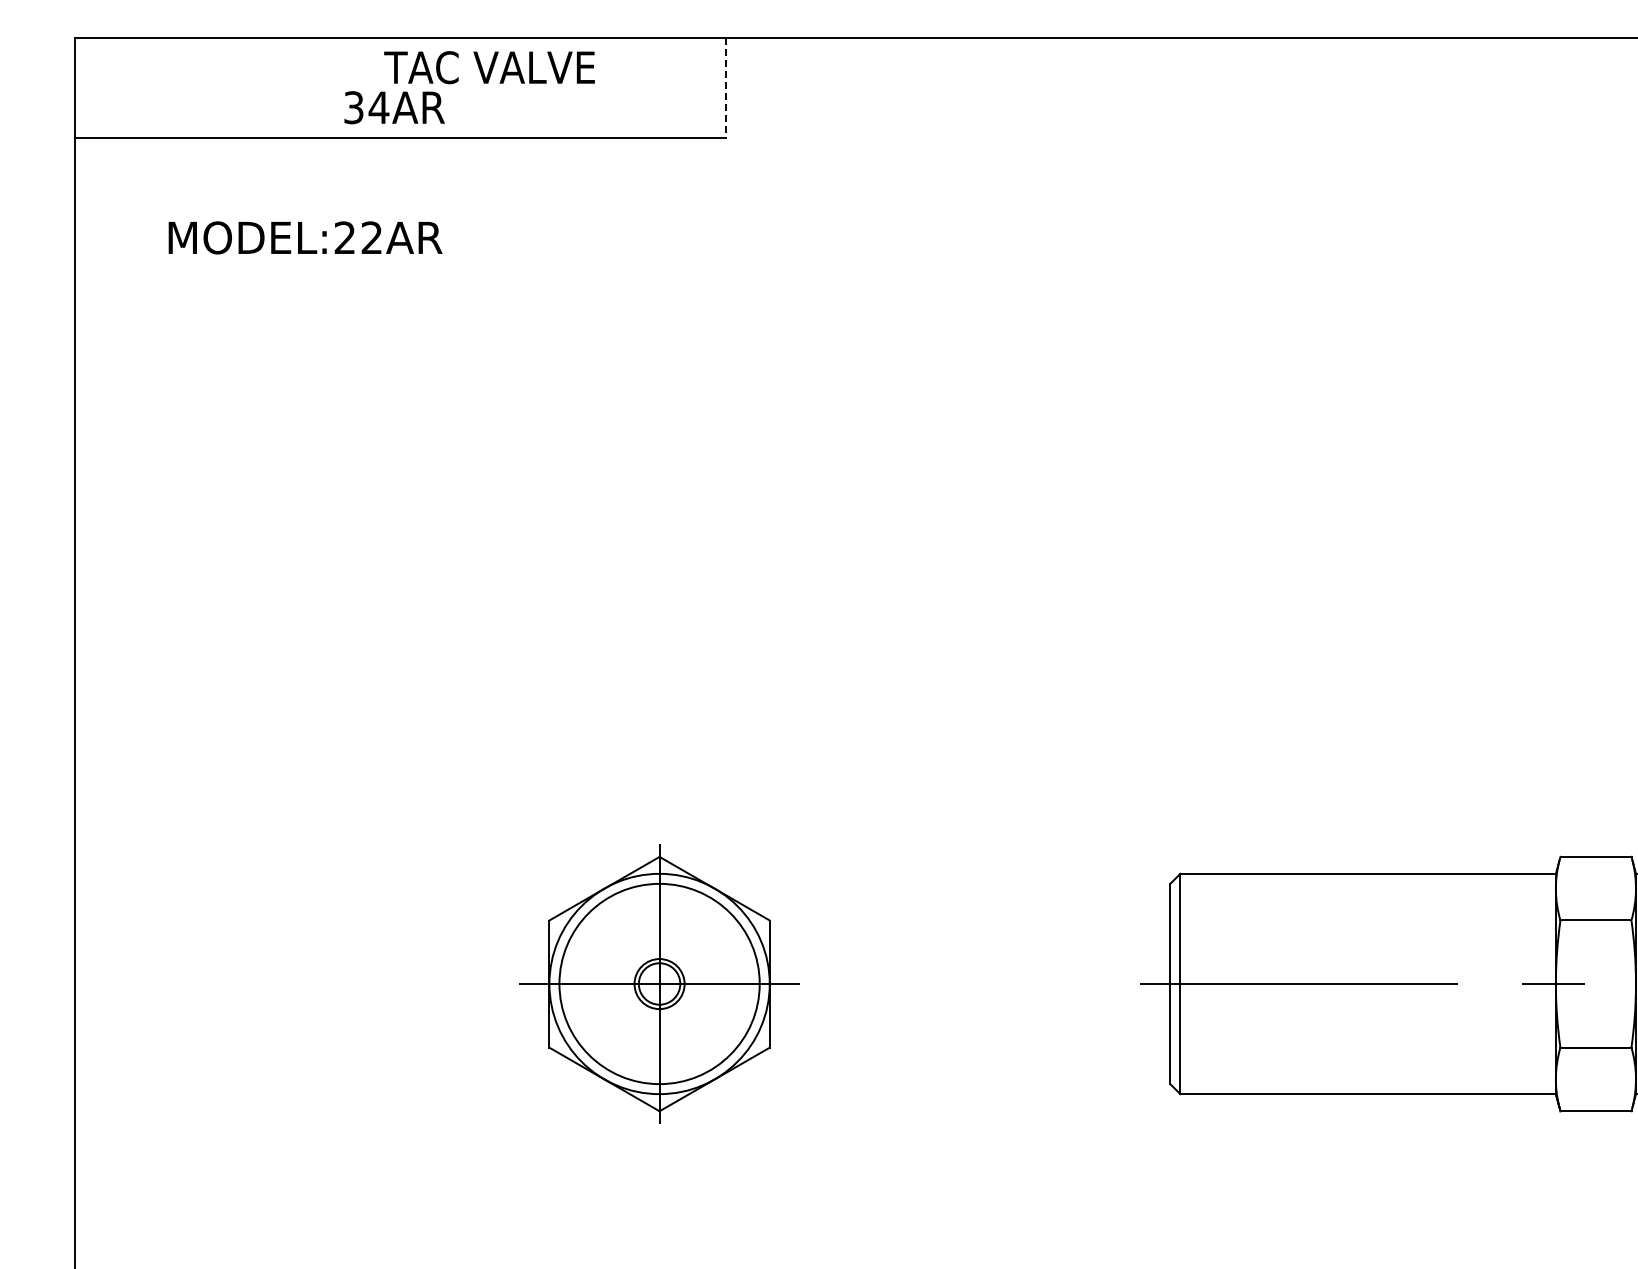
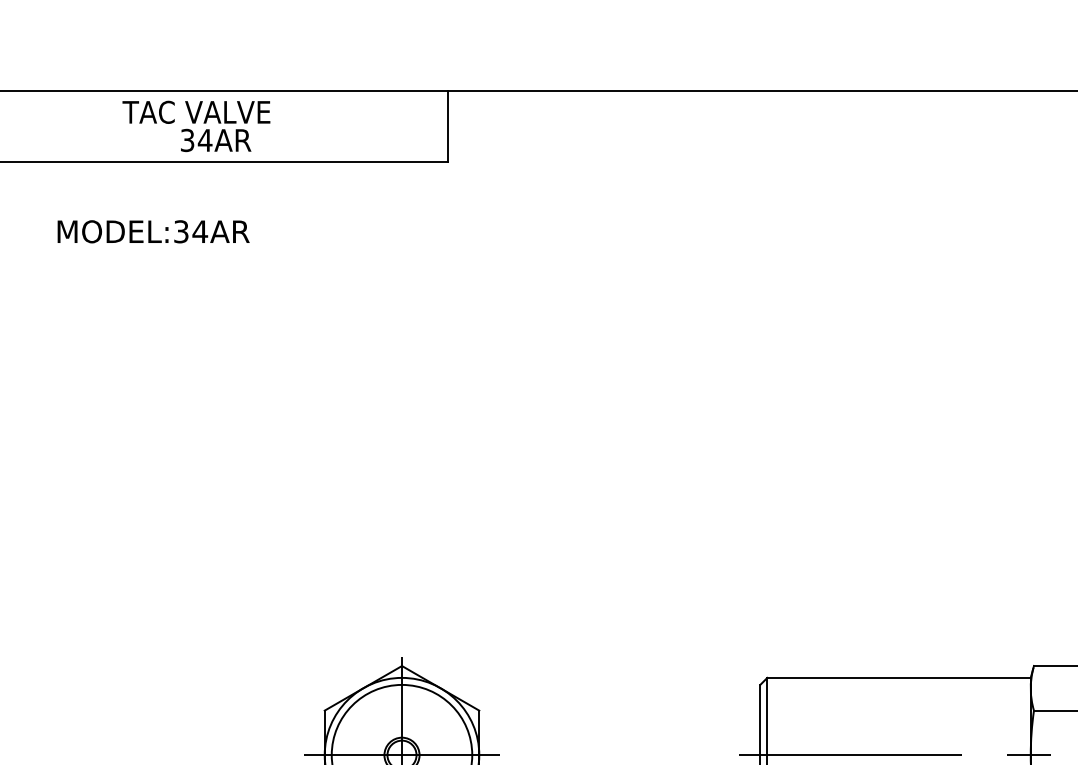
text: (489, 67) -> (196, 112), moved
line: (725, 88) -> (448, 126), dashed -> solid
text: (358, 237) -> (190, 231), MODEL:22AR -> MODEL:34AR

